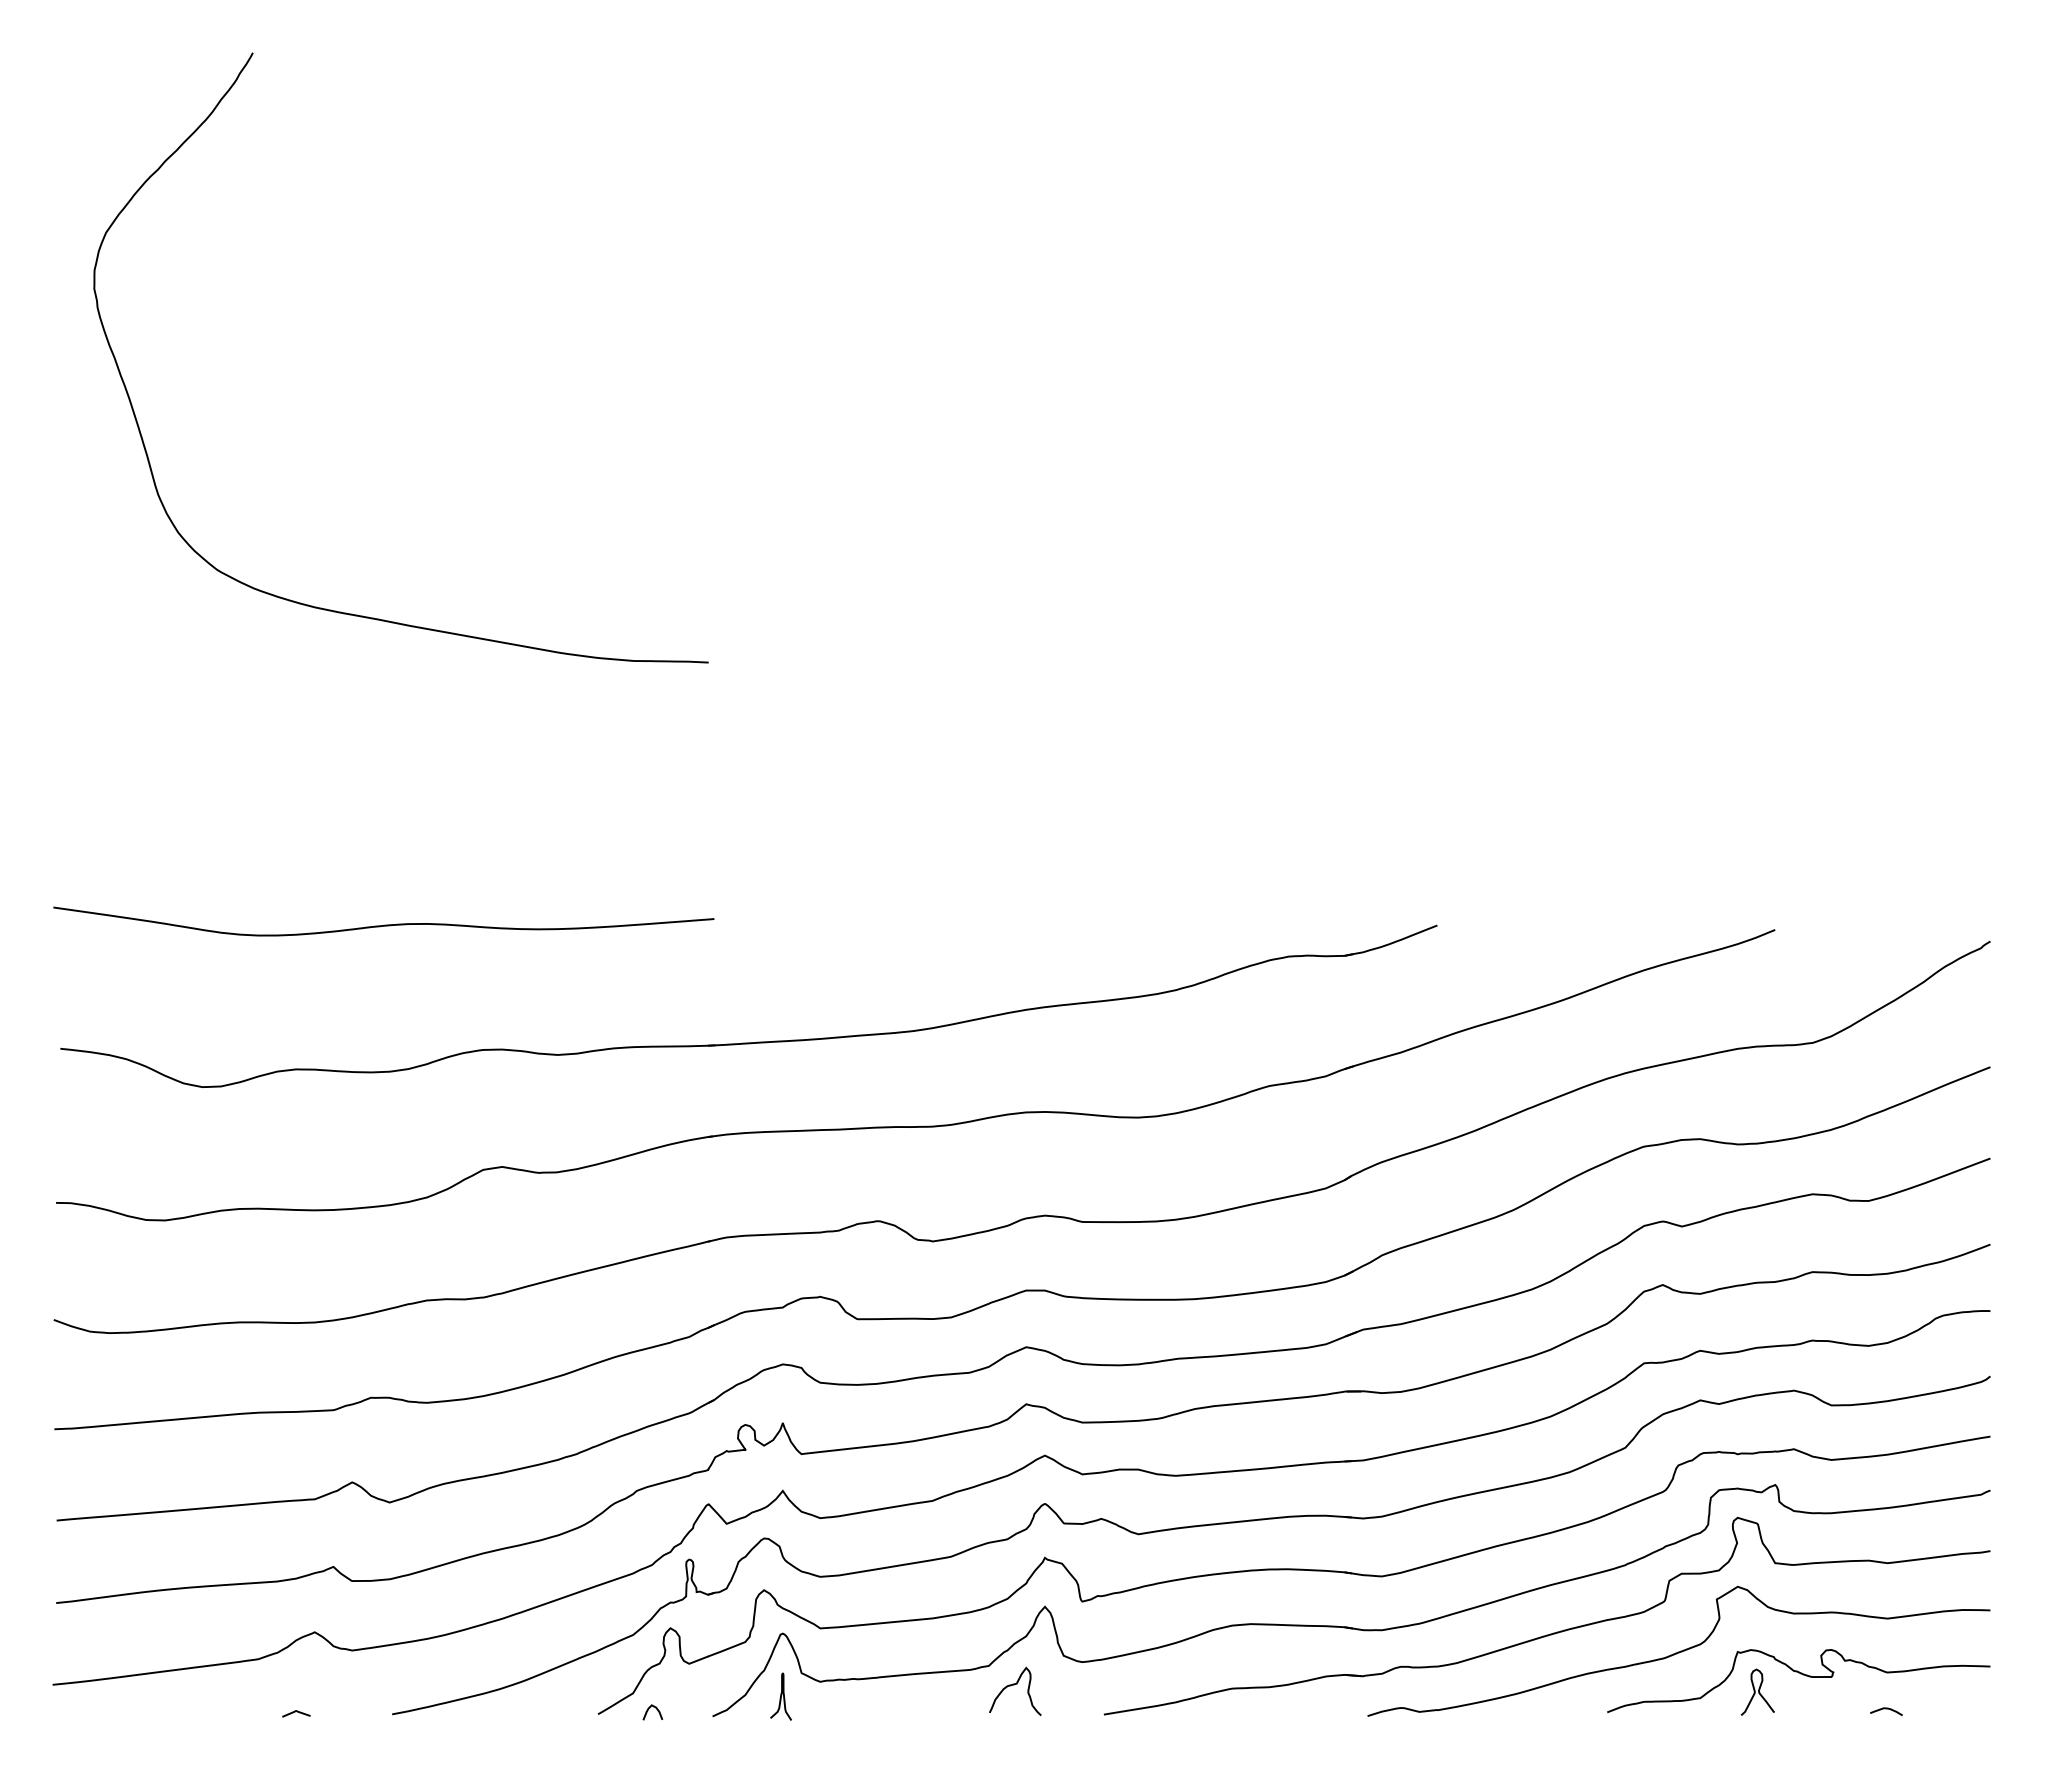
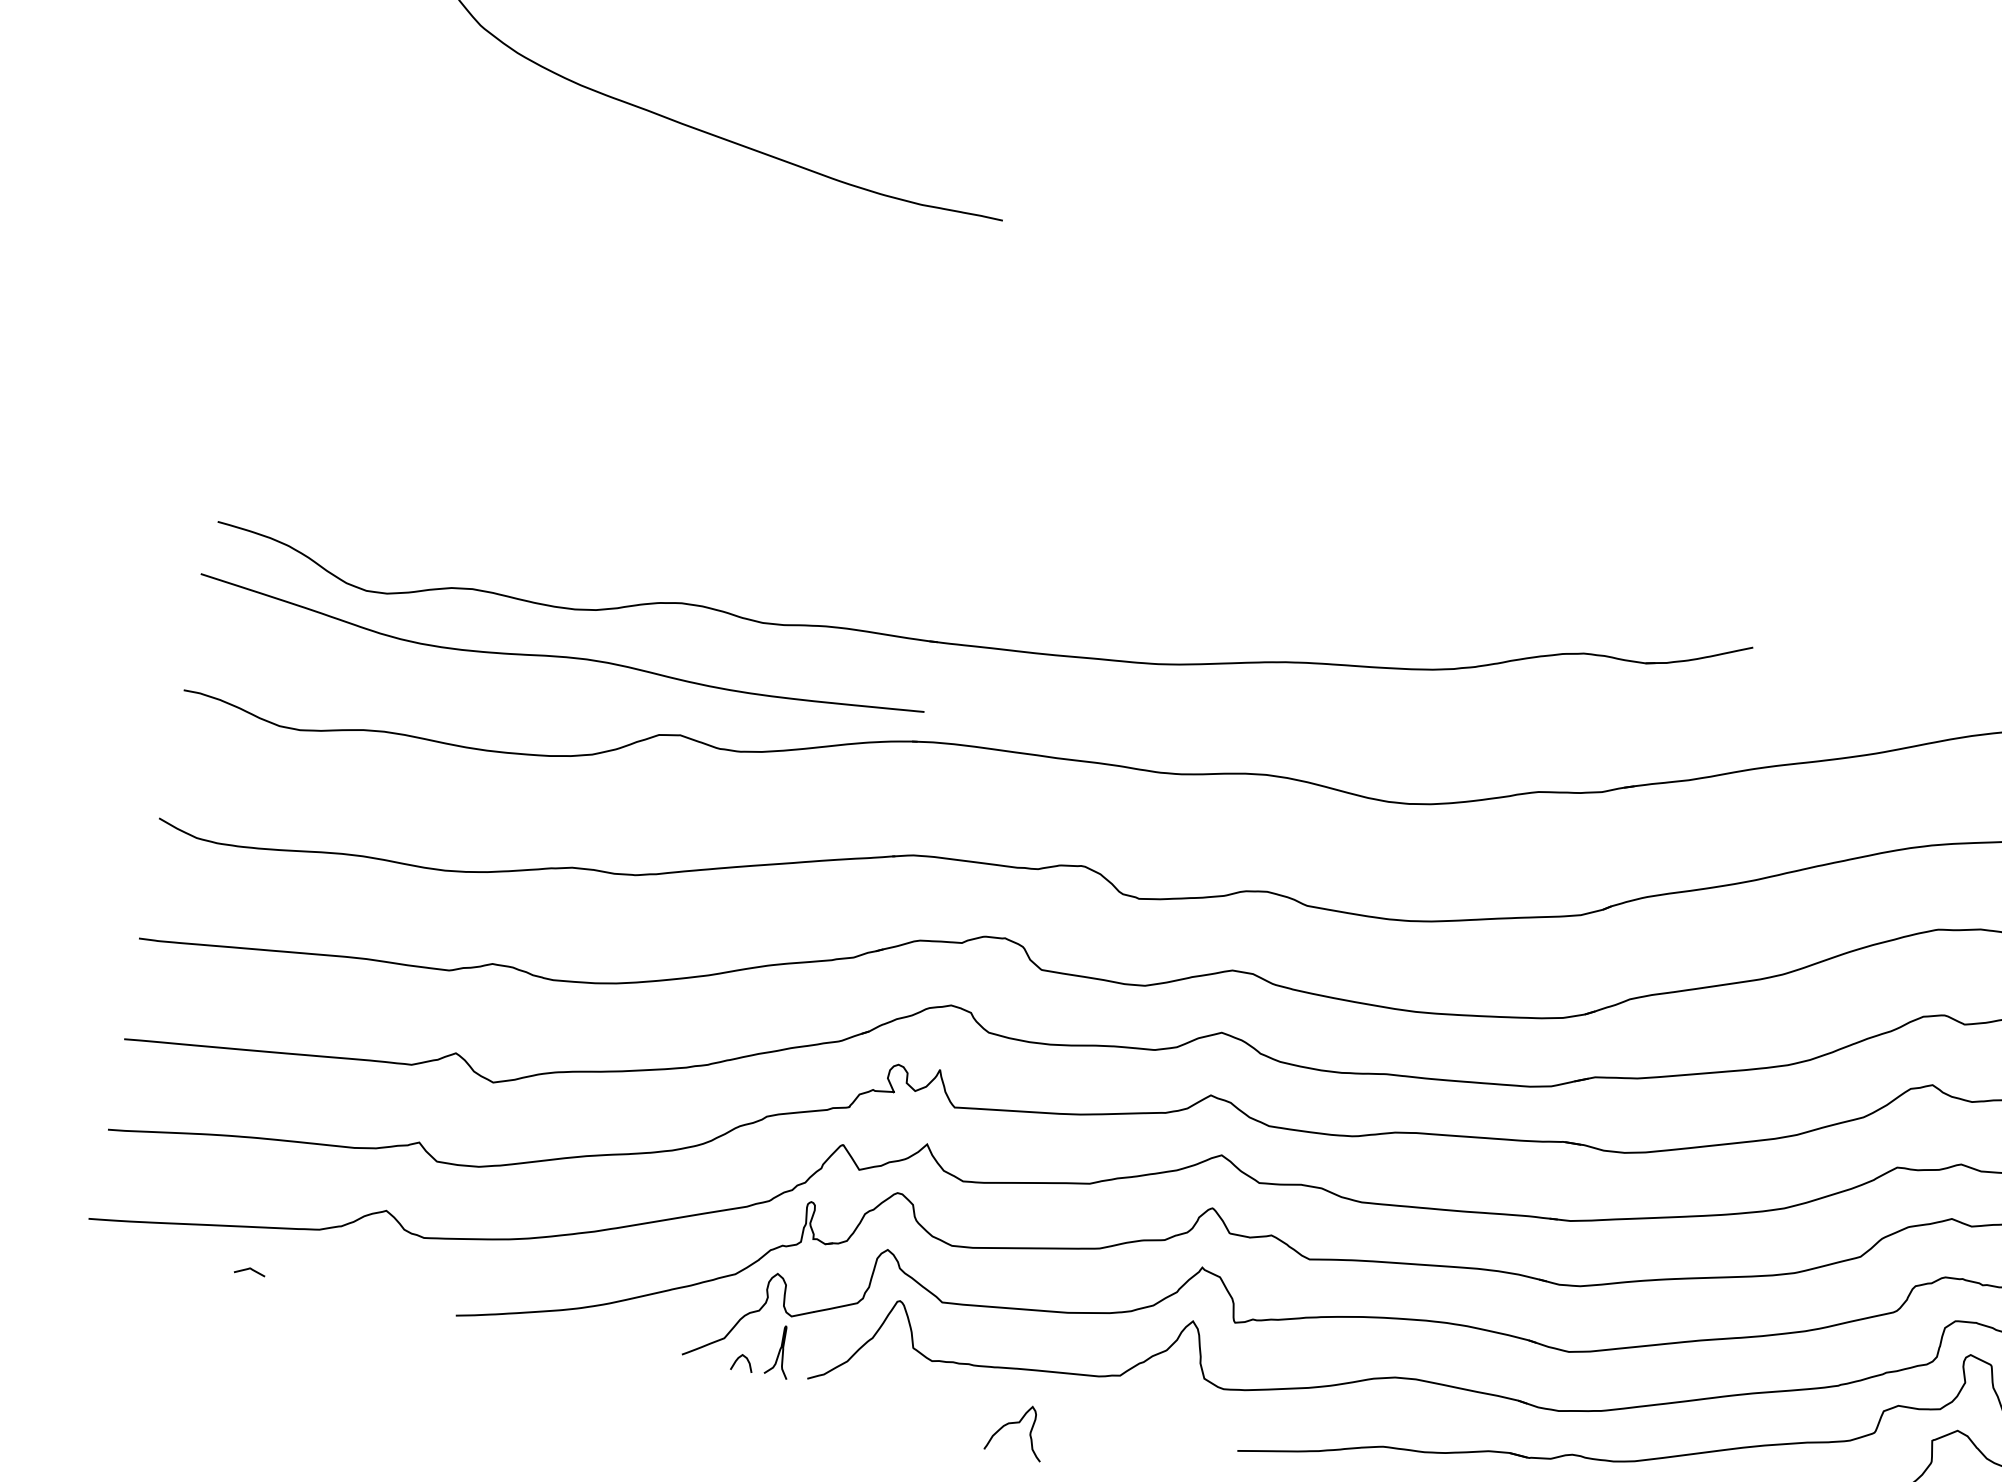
curve: (384, 924) -> (561, 655), moved
curve: (1014, 1685) -> (1016, 1423), moved
curve: (780, 1696) -> (779, 1351), moved
curve: (296, 1712) -> (250, 1270), moved

